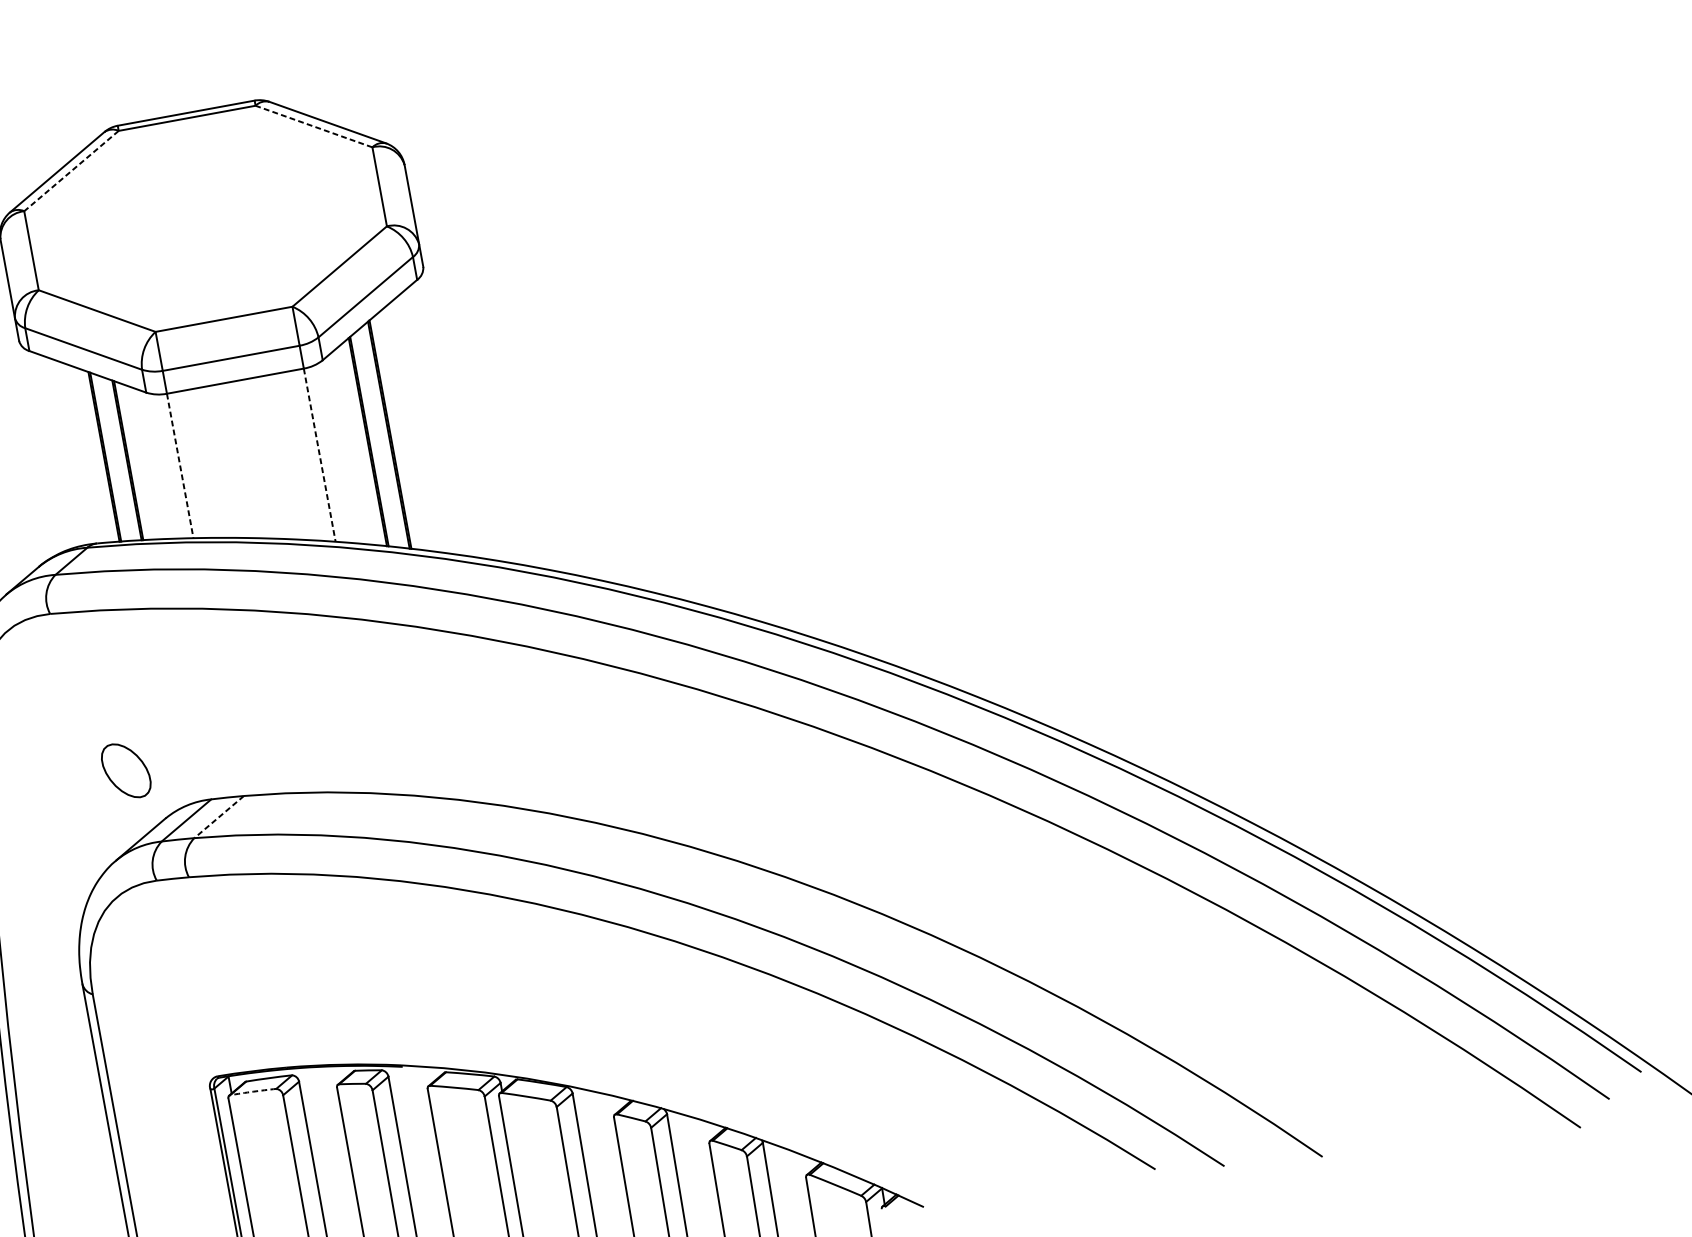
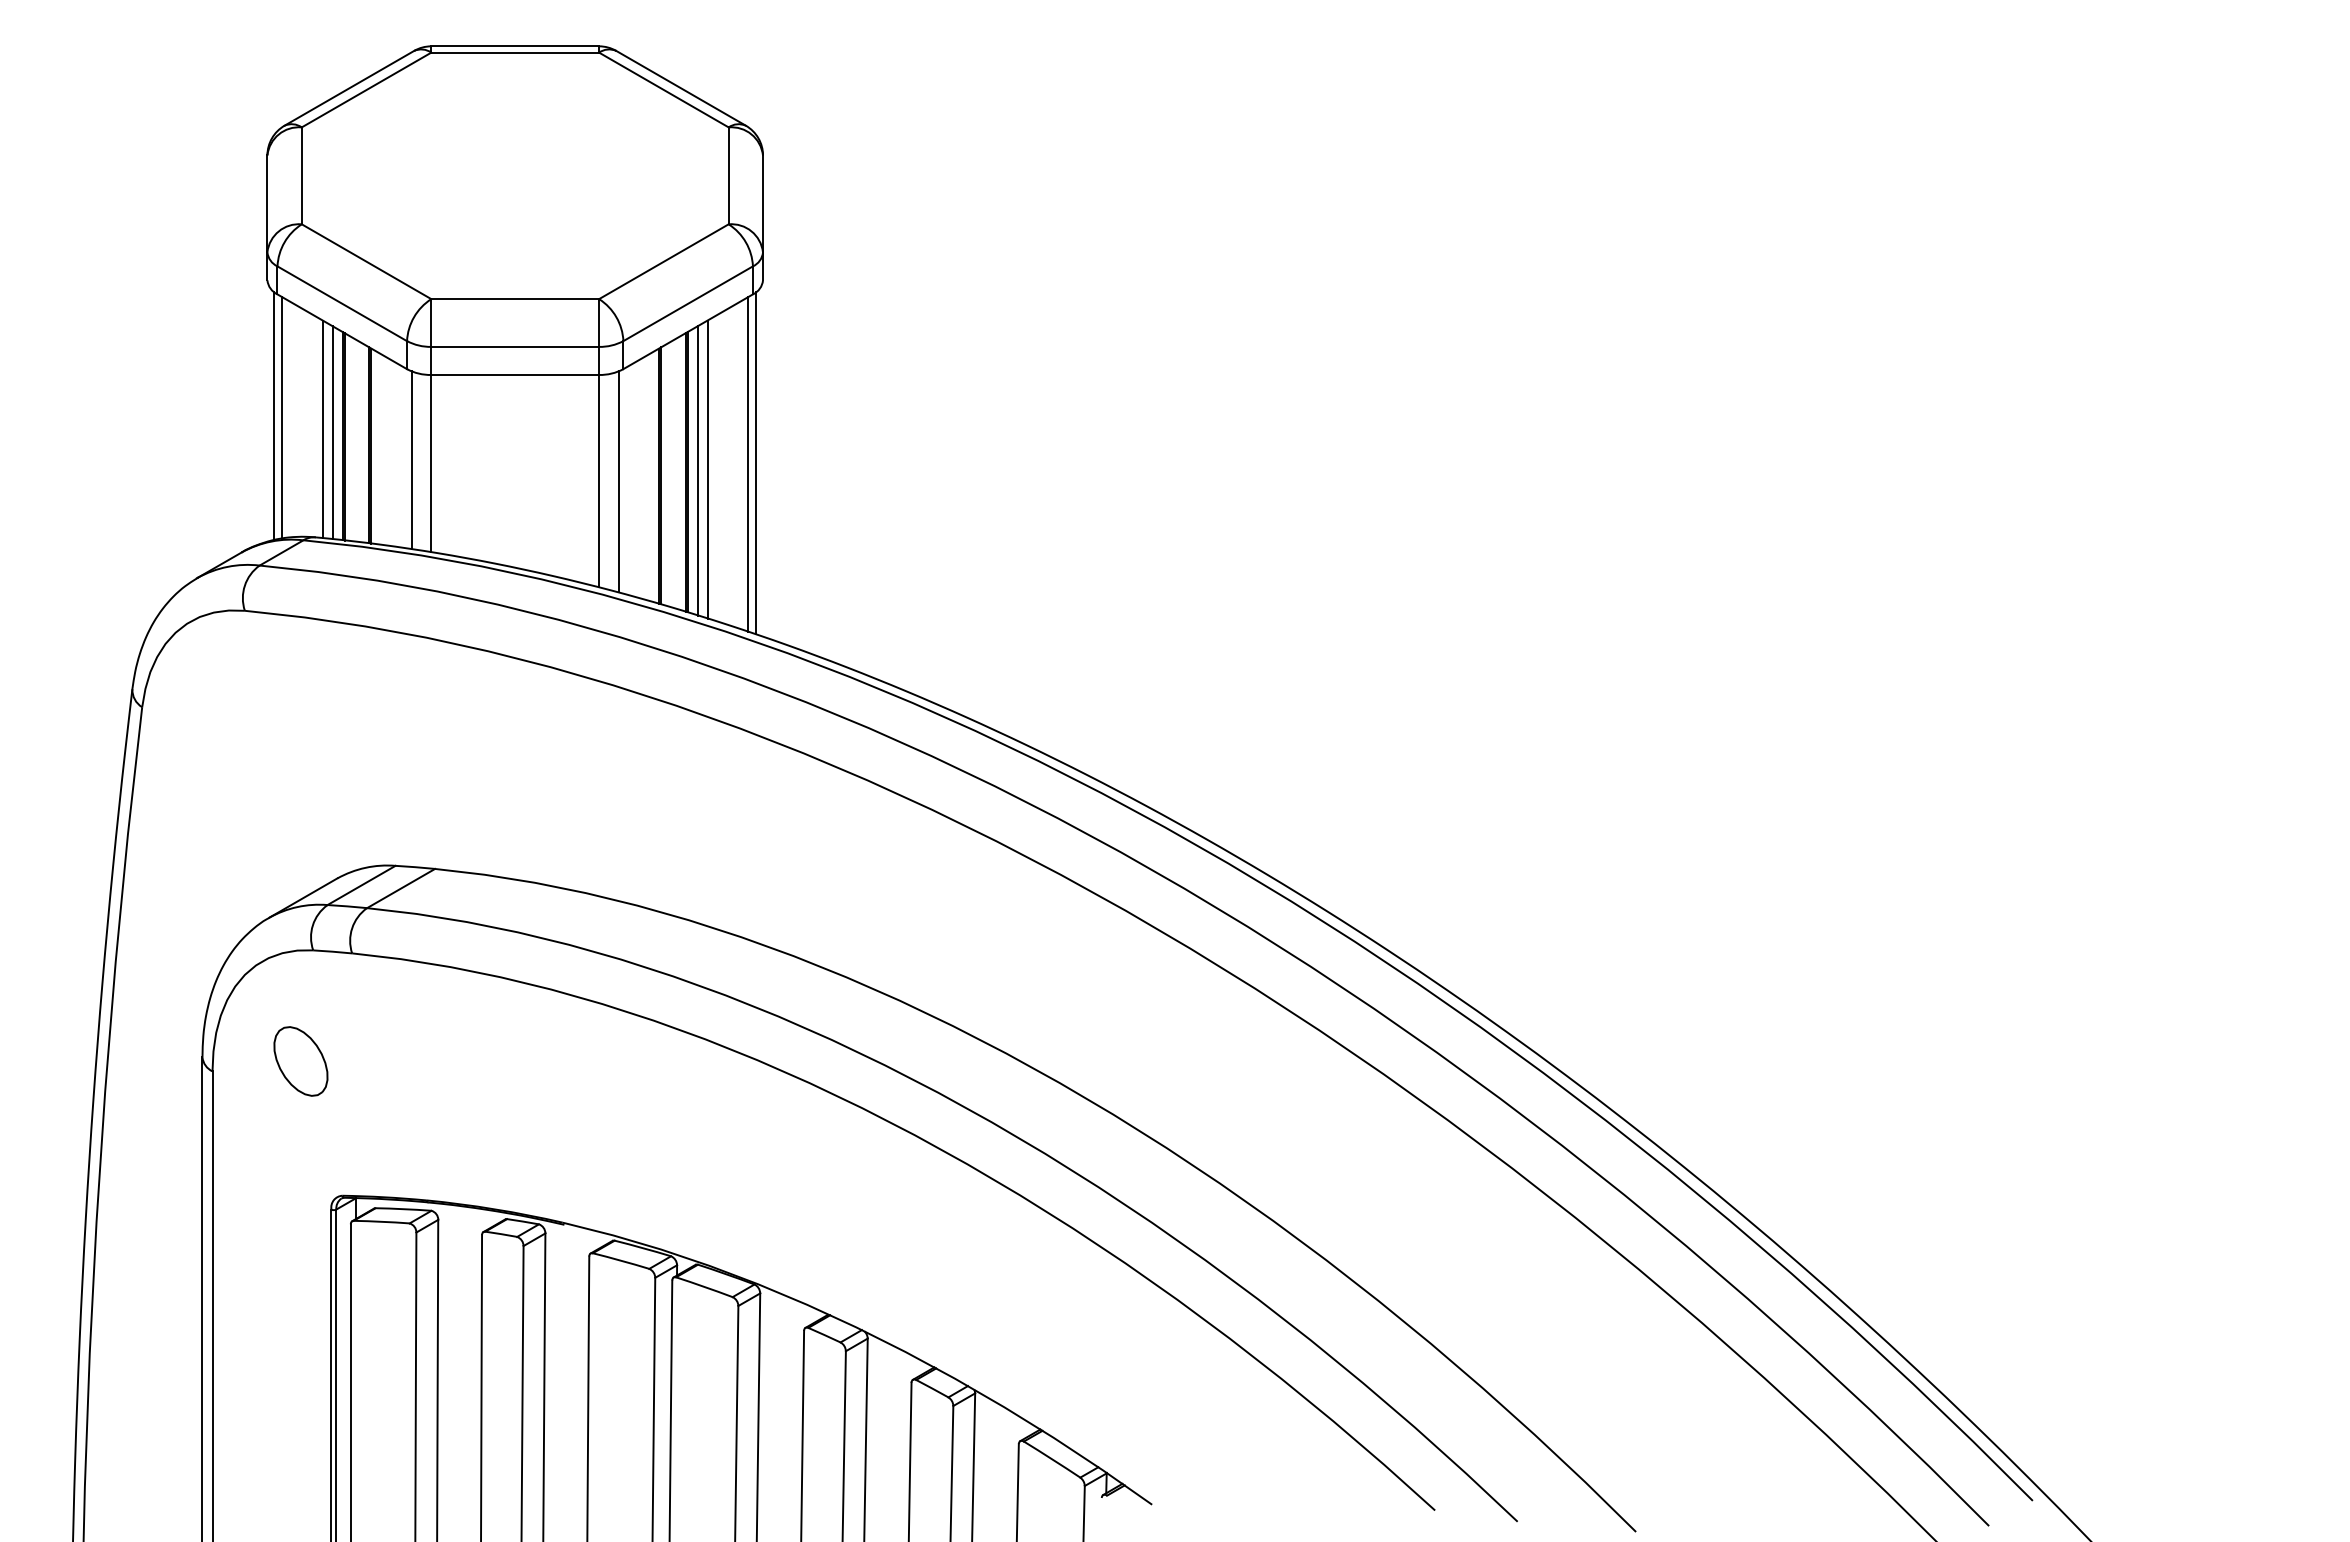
line: (313, 127) -> (663, 90), dashed -> solid
line: (71, 171) -> (366, 90), dashed -> solid
line: (445, 417) -> (756, 463), added
line: (439, 419) -> (748, 464), added
line: (406, 429) -> (707, 469), added
line: (398, 431) -> (697, 470), added
line: (45, 450) -> (274, 415), added
line: (51, 450) -> (282, 417), added
line: (335, 452) -> (618, 481), added
line: (86, 454) -> (322, 429), added
line: (94, 455) -> (332, 432), added
line: (320, 455) -> (599, 481), dashed -> solid
line: (180, 465) -> (431, 463), dashed -> solid
line: (163, 466) -> (411, 460), added
part: (125, 770) -> (300, 1061), moved
line: (218, 817) -> (400, 888), dashed -> solid
arc: (253, 1091) -> (381, 1221), dashed -> solid

